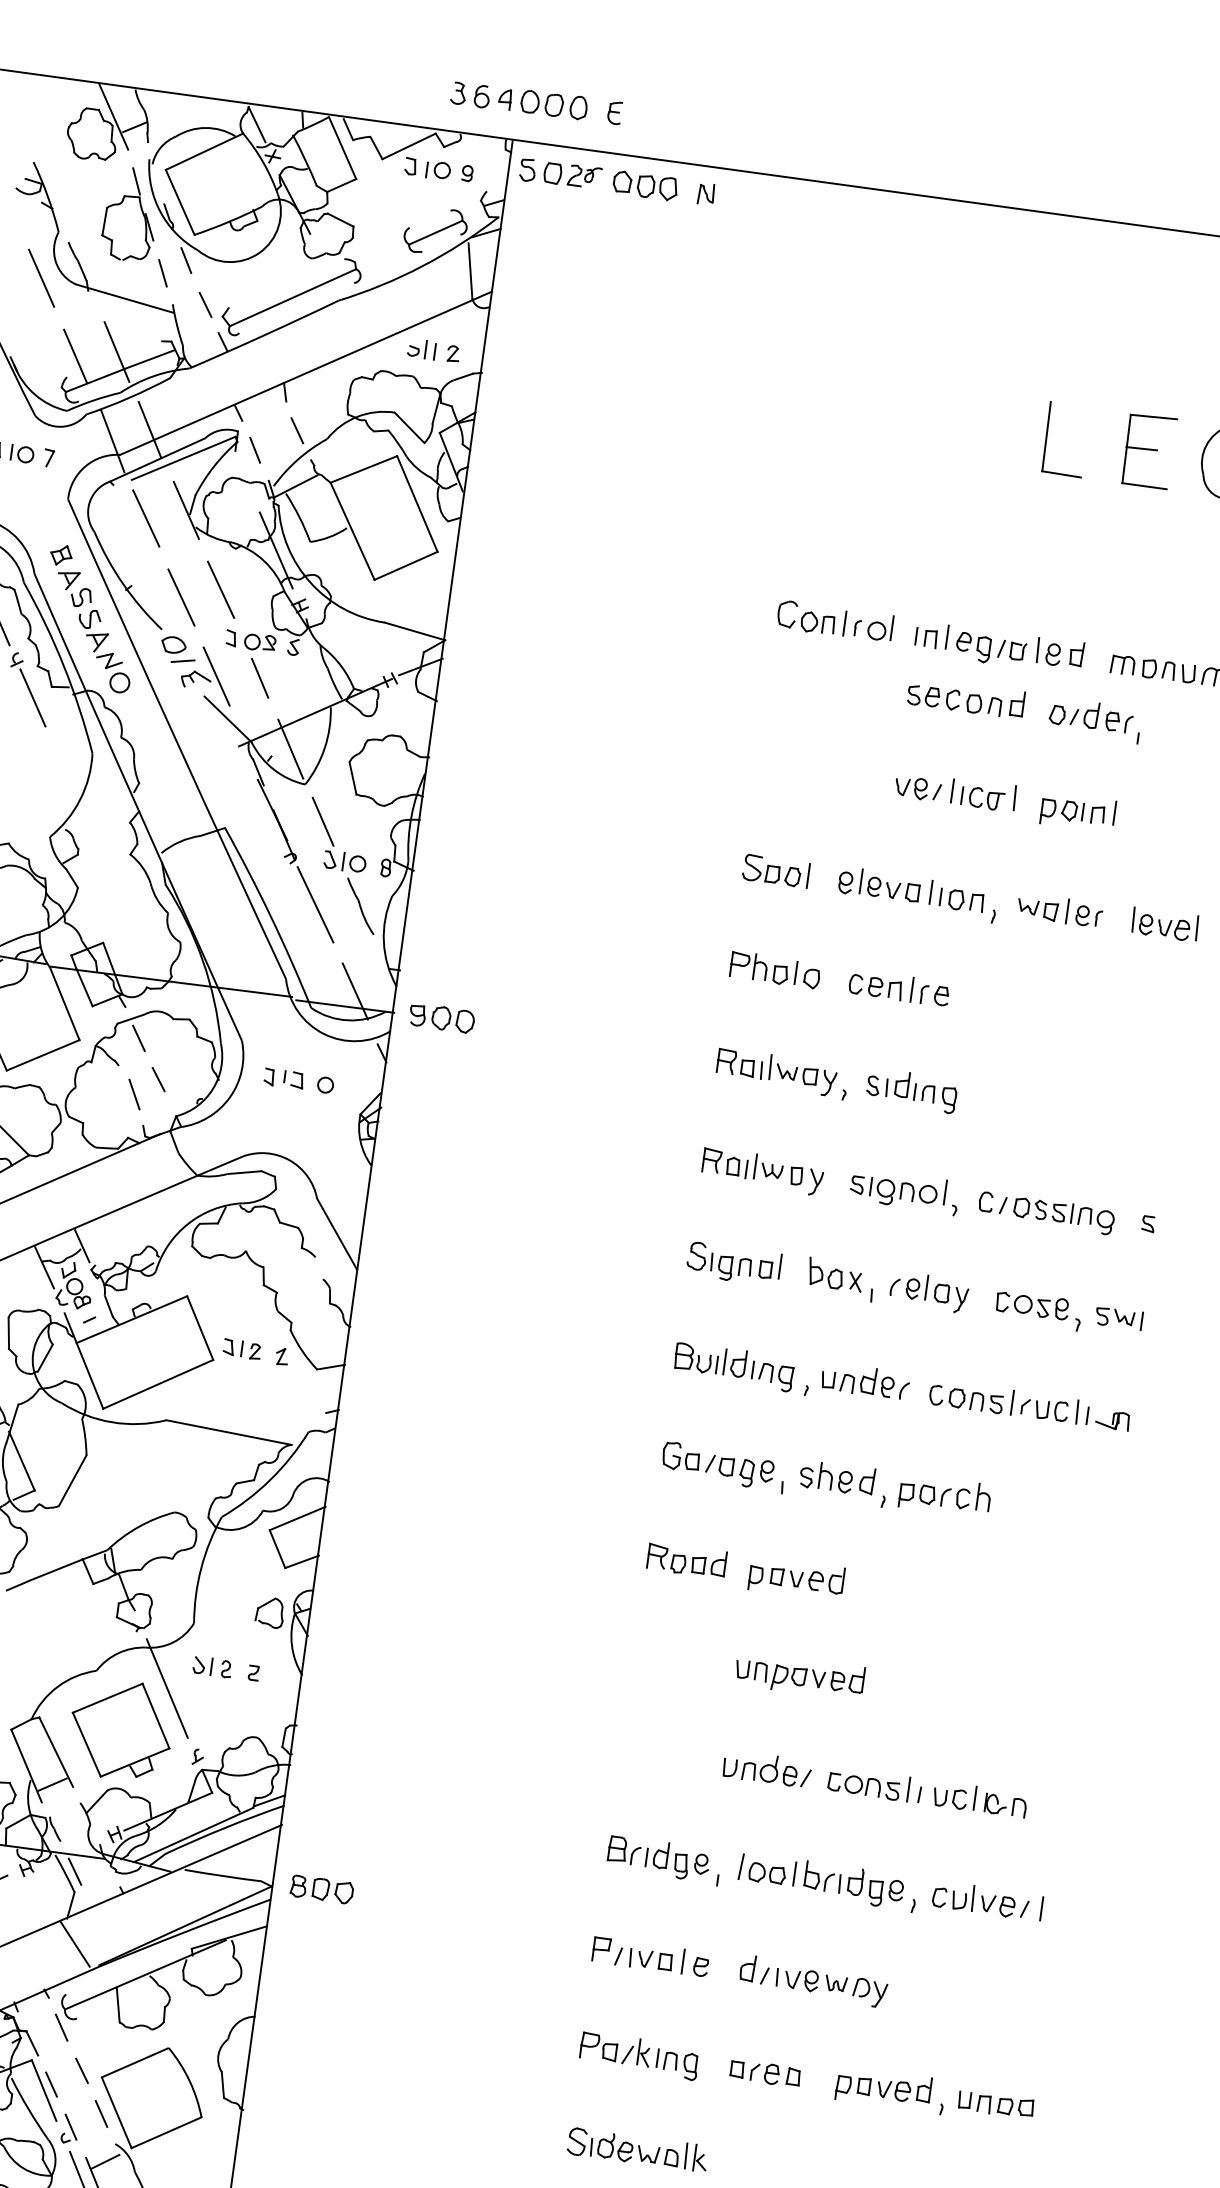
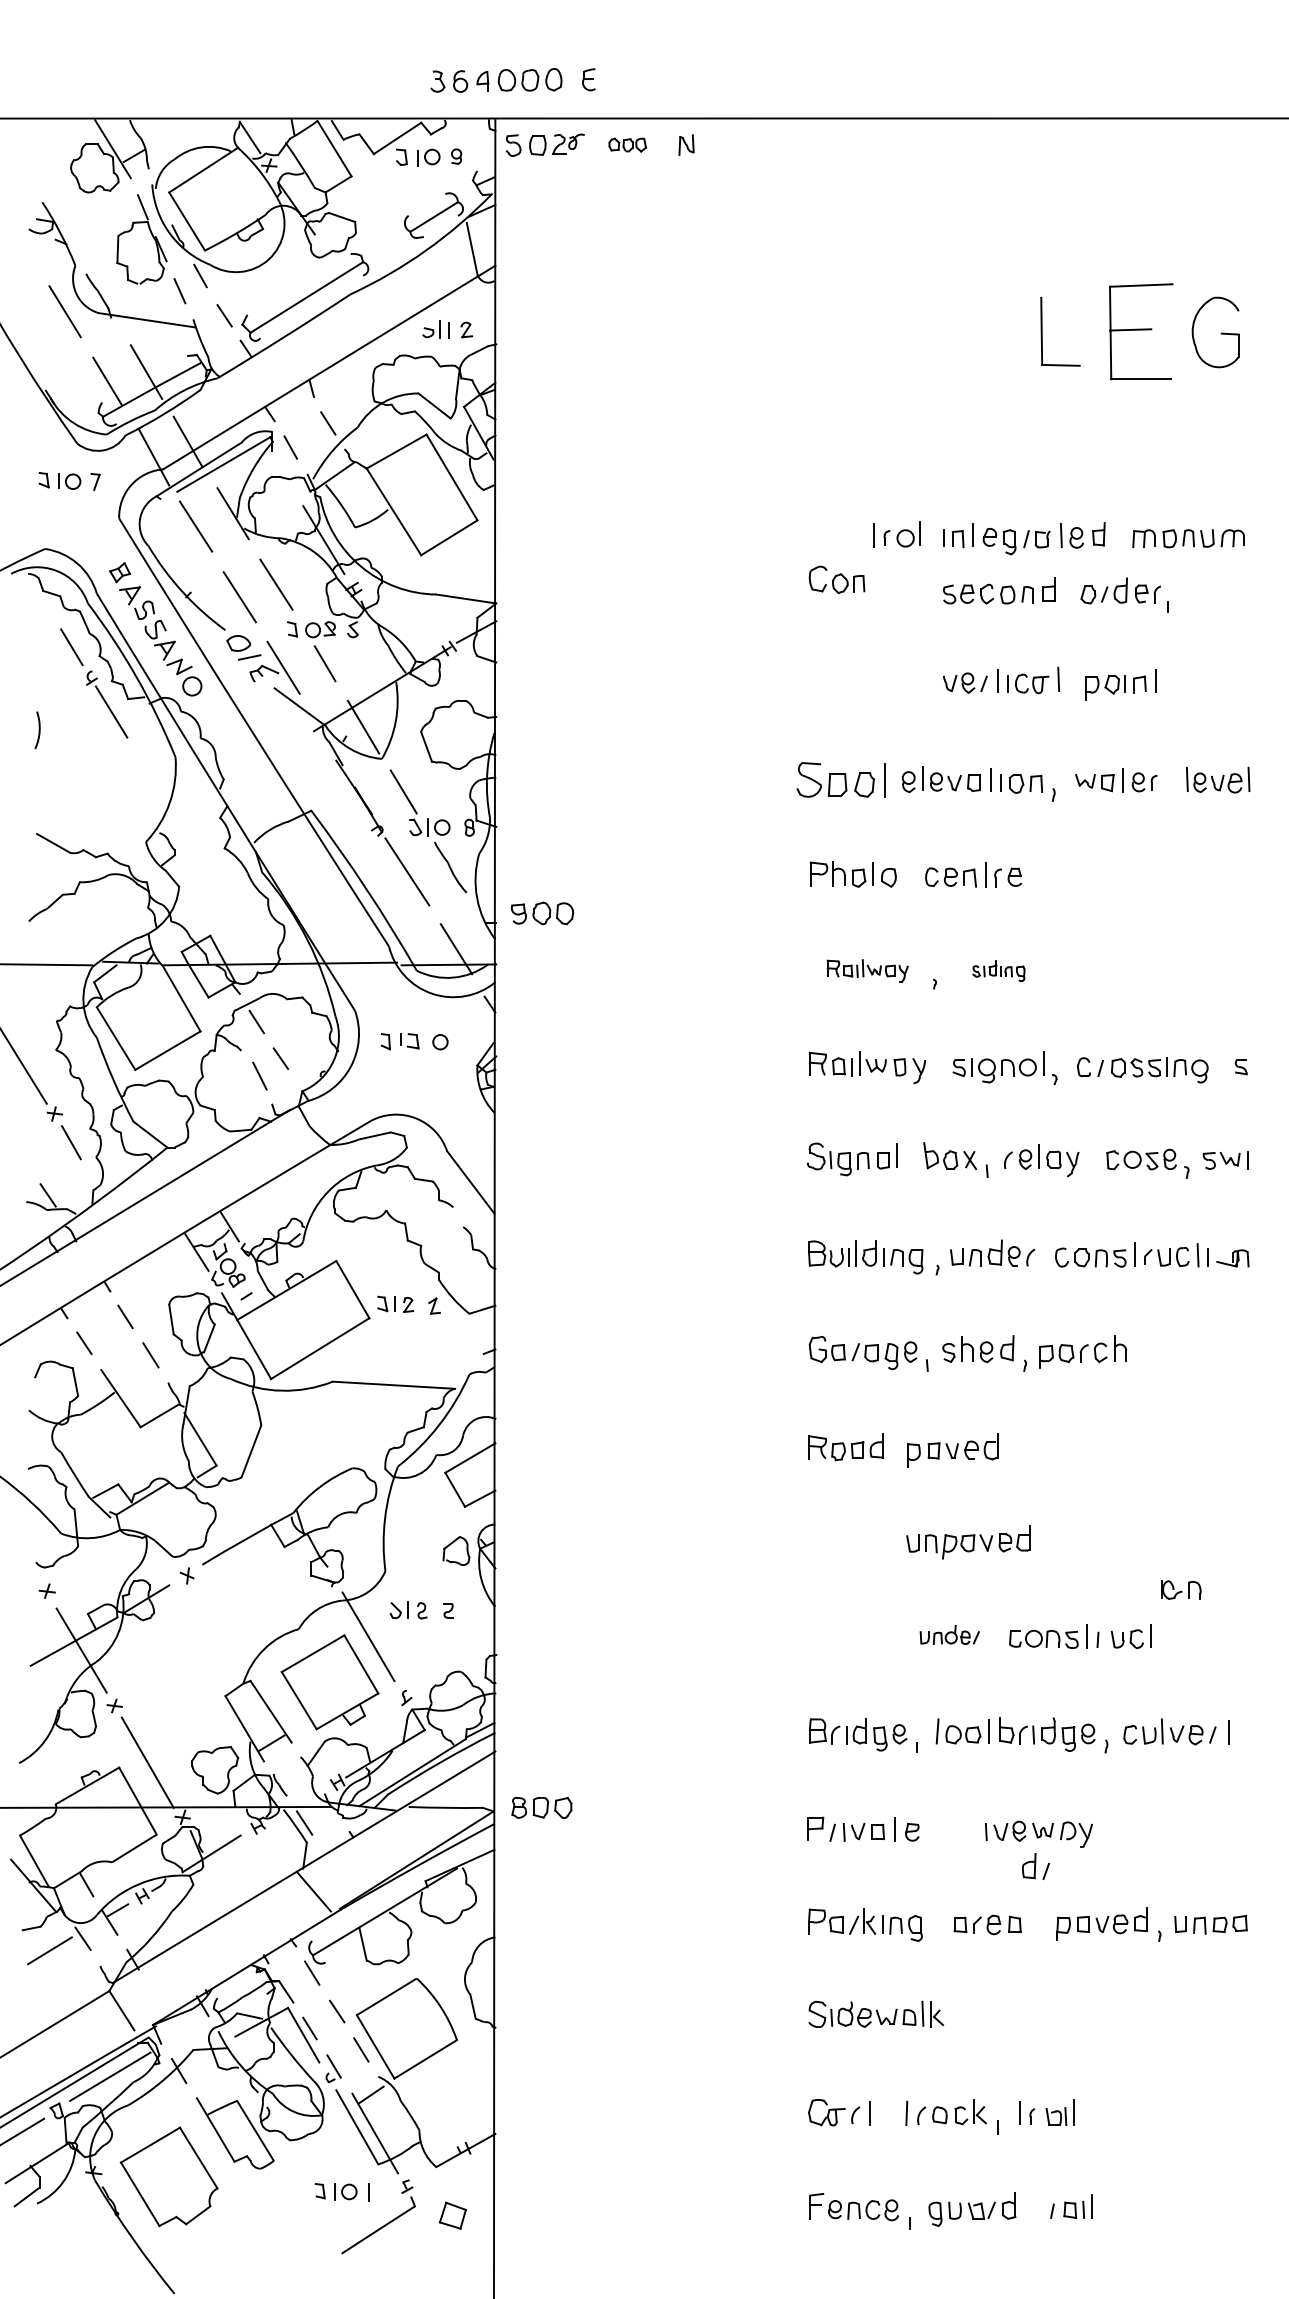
part: (645, 185) -> (627, 144), size x0.6
part: (1149, 450) -> (1141, 331), size x1.4
part: (806, 617) -> (836, 579), moved
part: (775, 870) -> (840, 779), size x1.4
part: (442, 1018) -> (542, 913), moved
part: (776, 1071) -> (867, 970), size x0.7
part: (911, 1091) -> (998, 971), size x0.6
part: (767, 1768) -> (949, 1634), size x0.7
part: (1006, 1805) -> (1181, 1589), moved
part: (754, 1969) -> (1035, 1866), moved

